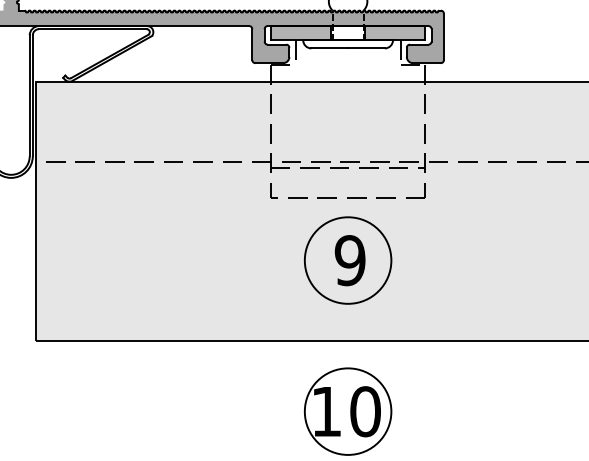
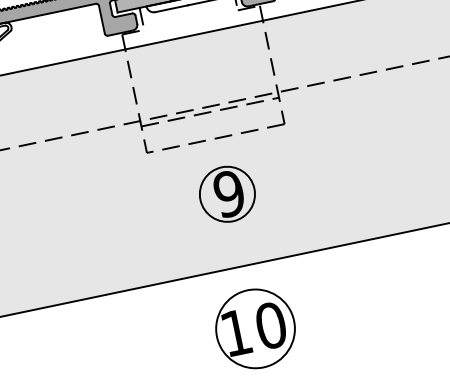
circle: (347, 260) -> (226, 194), size x0.7

